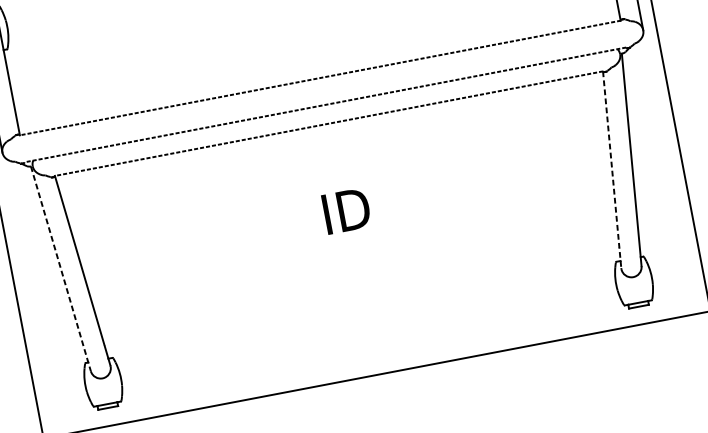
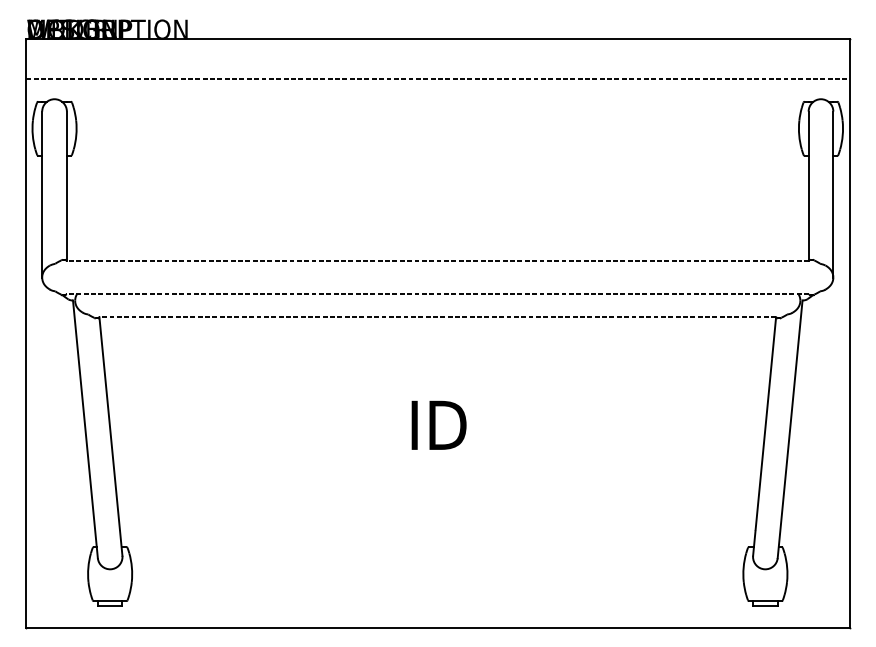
line: (612, 169) -> (764, 436), dashed -> solid
line: (60, 268) -> (85, 429), dashed -> solid

